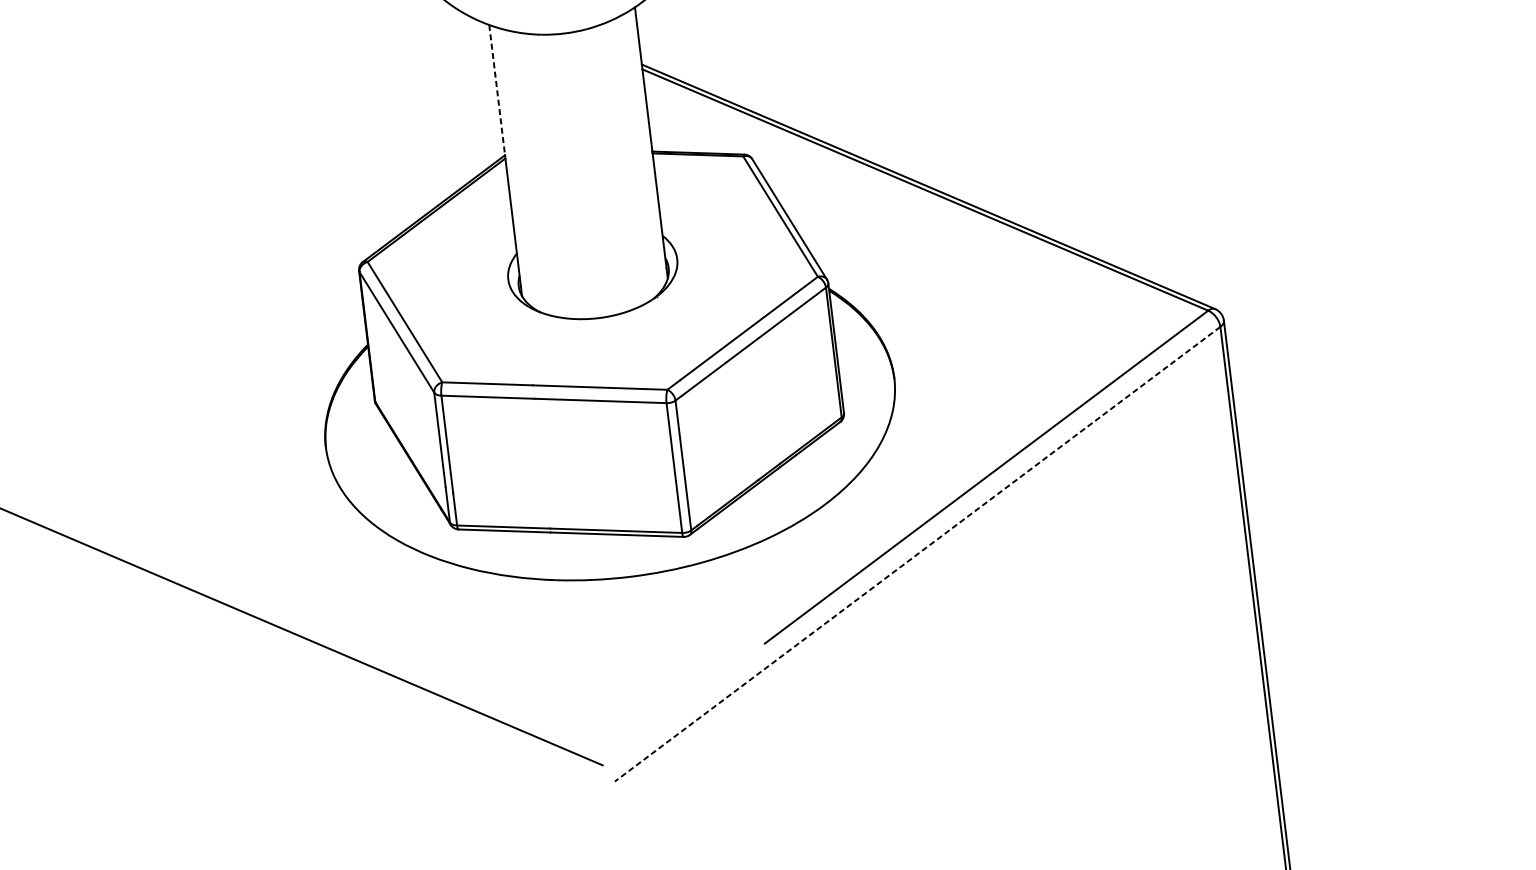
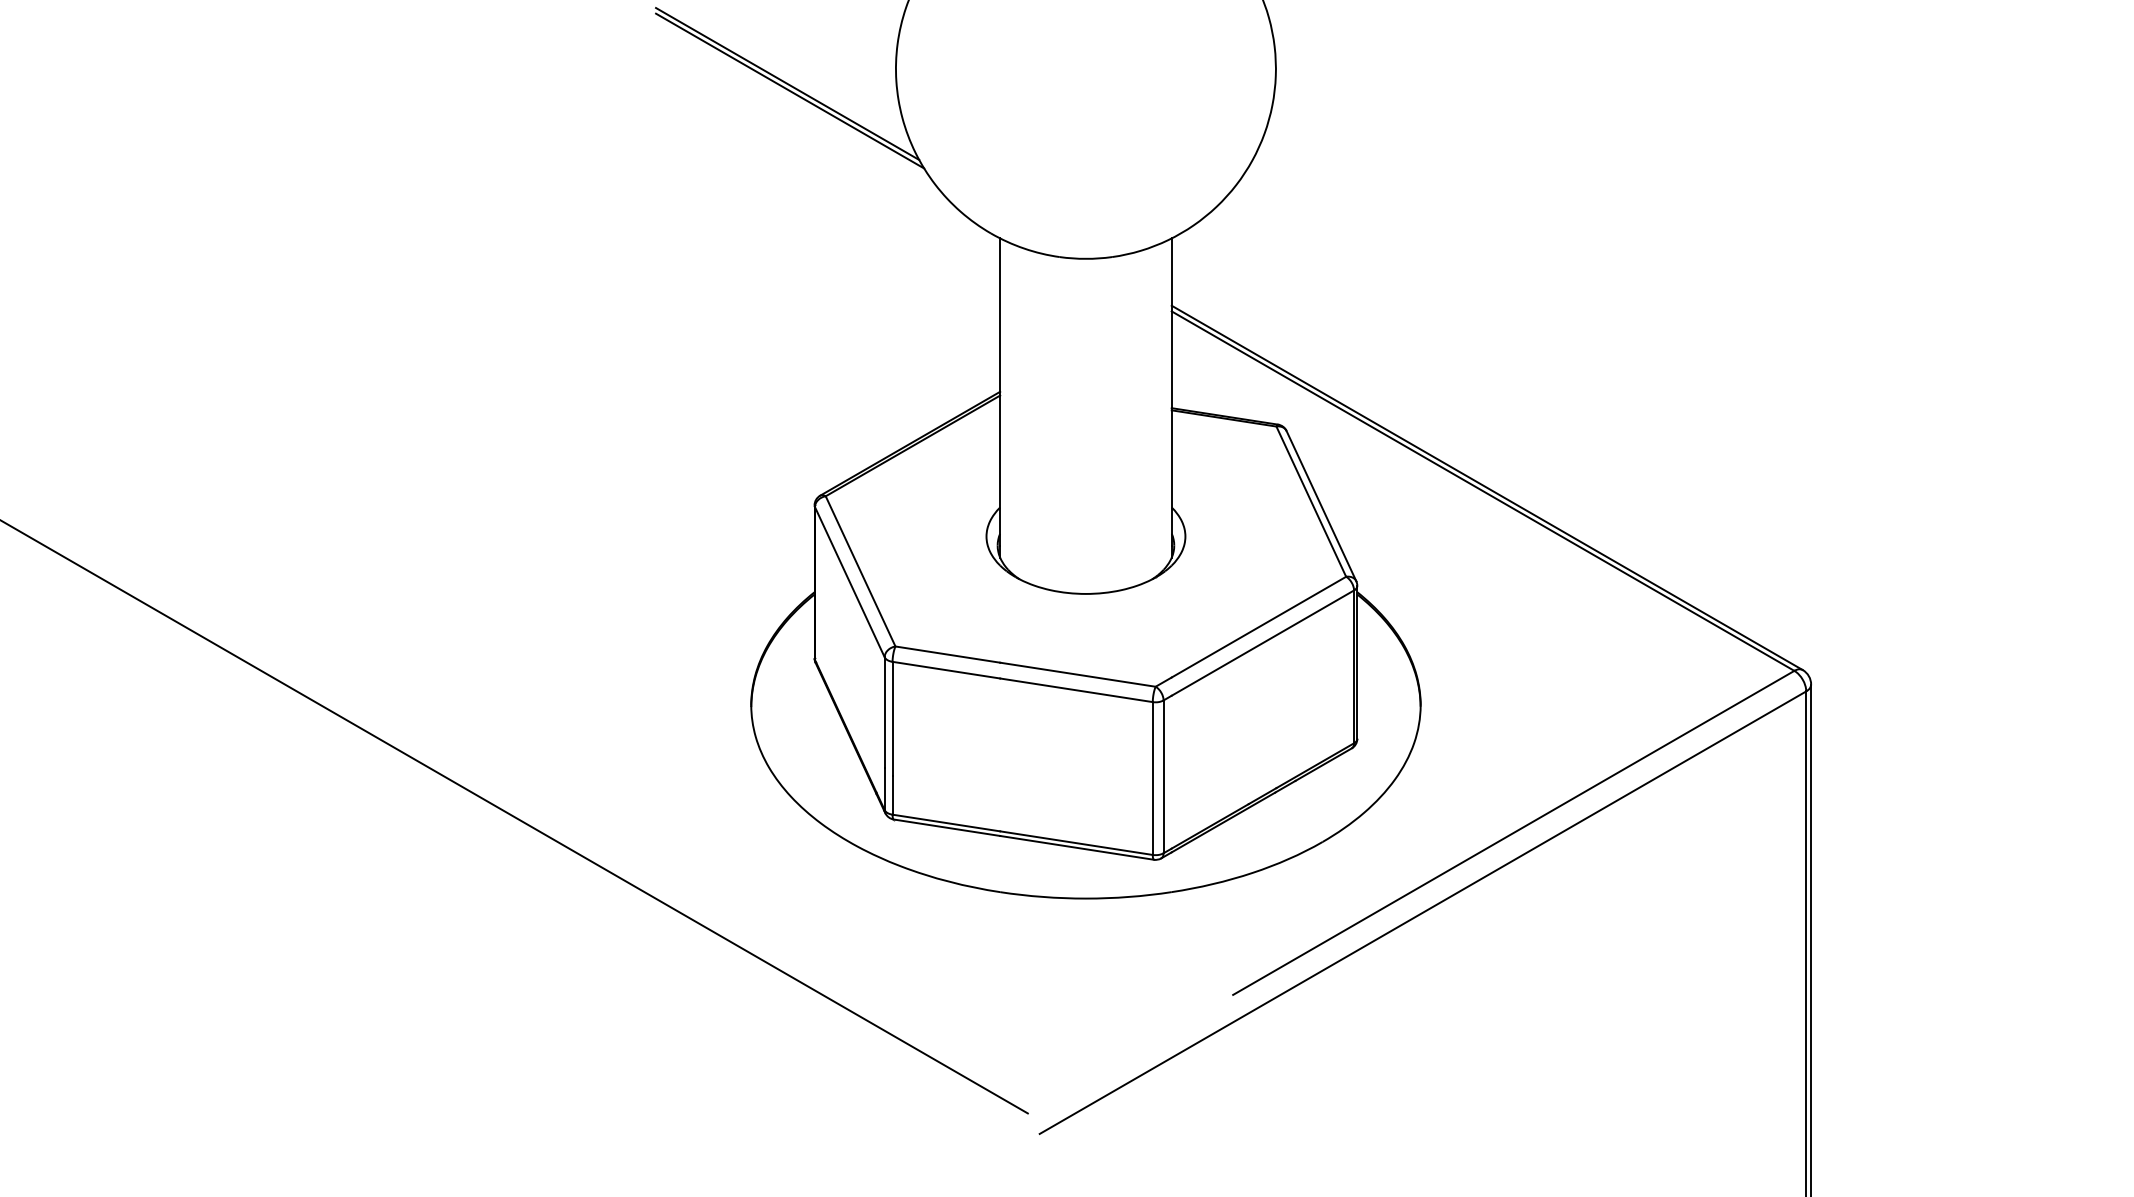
line: (497, 90) -> (1000, 315), dashed -> solid
line: (917, 554) -> (1422, 912), dashed -> solid

